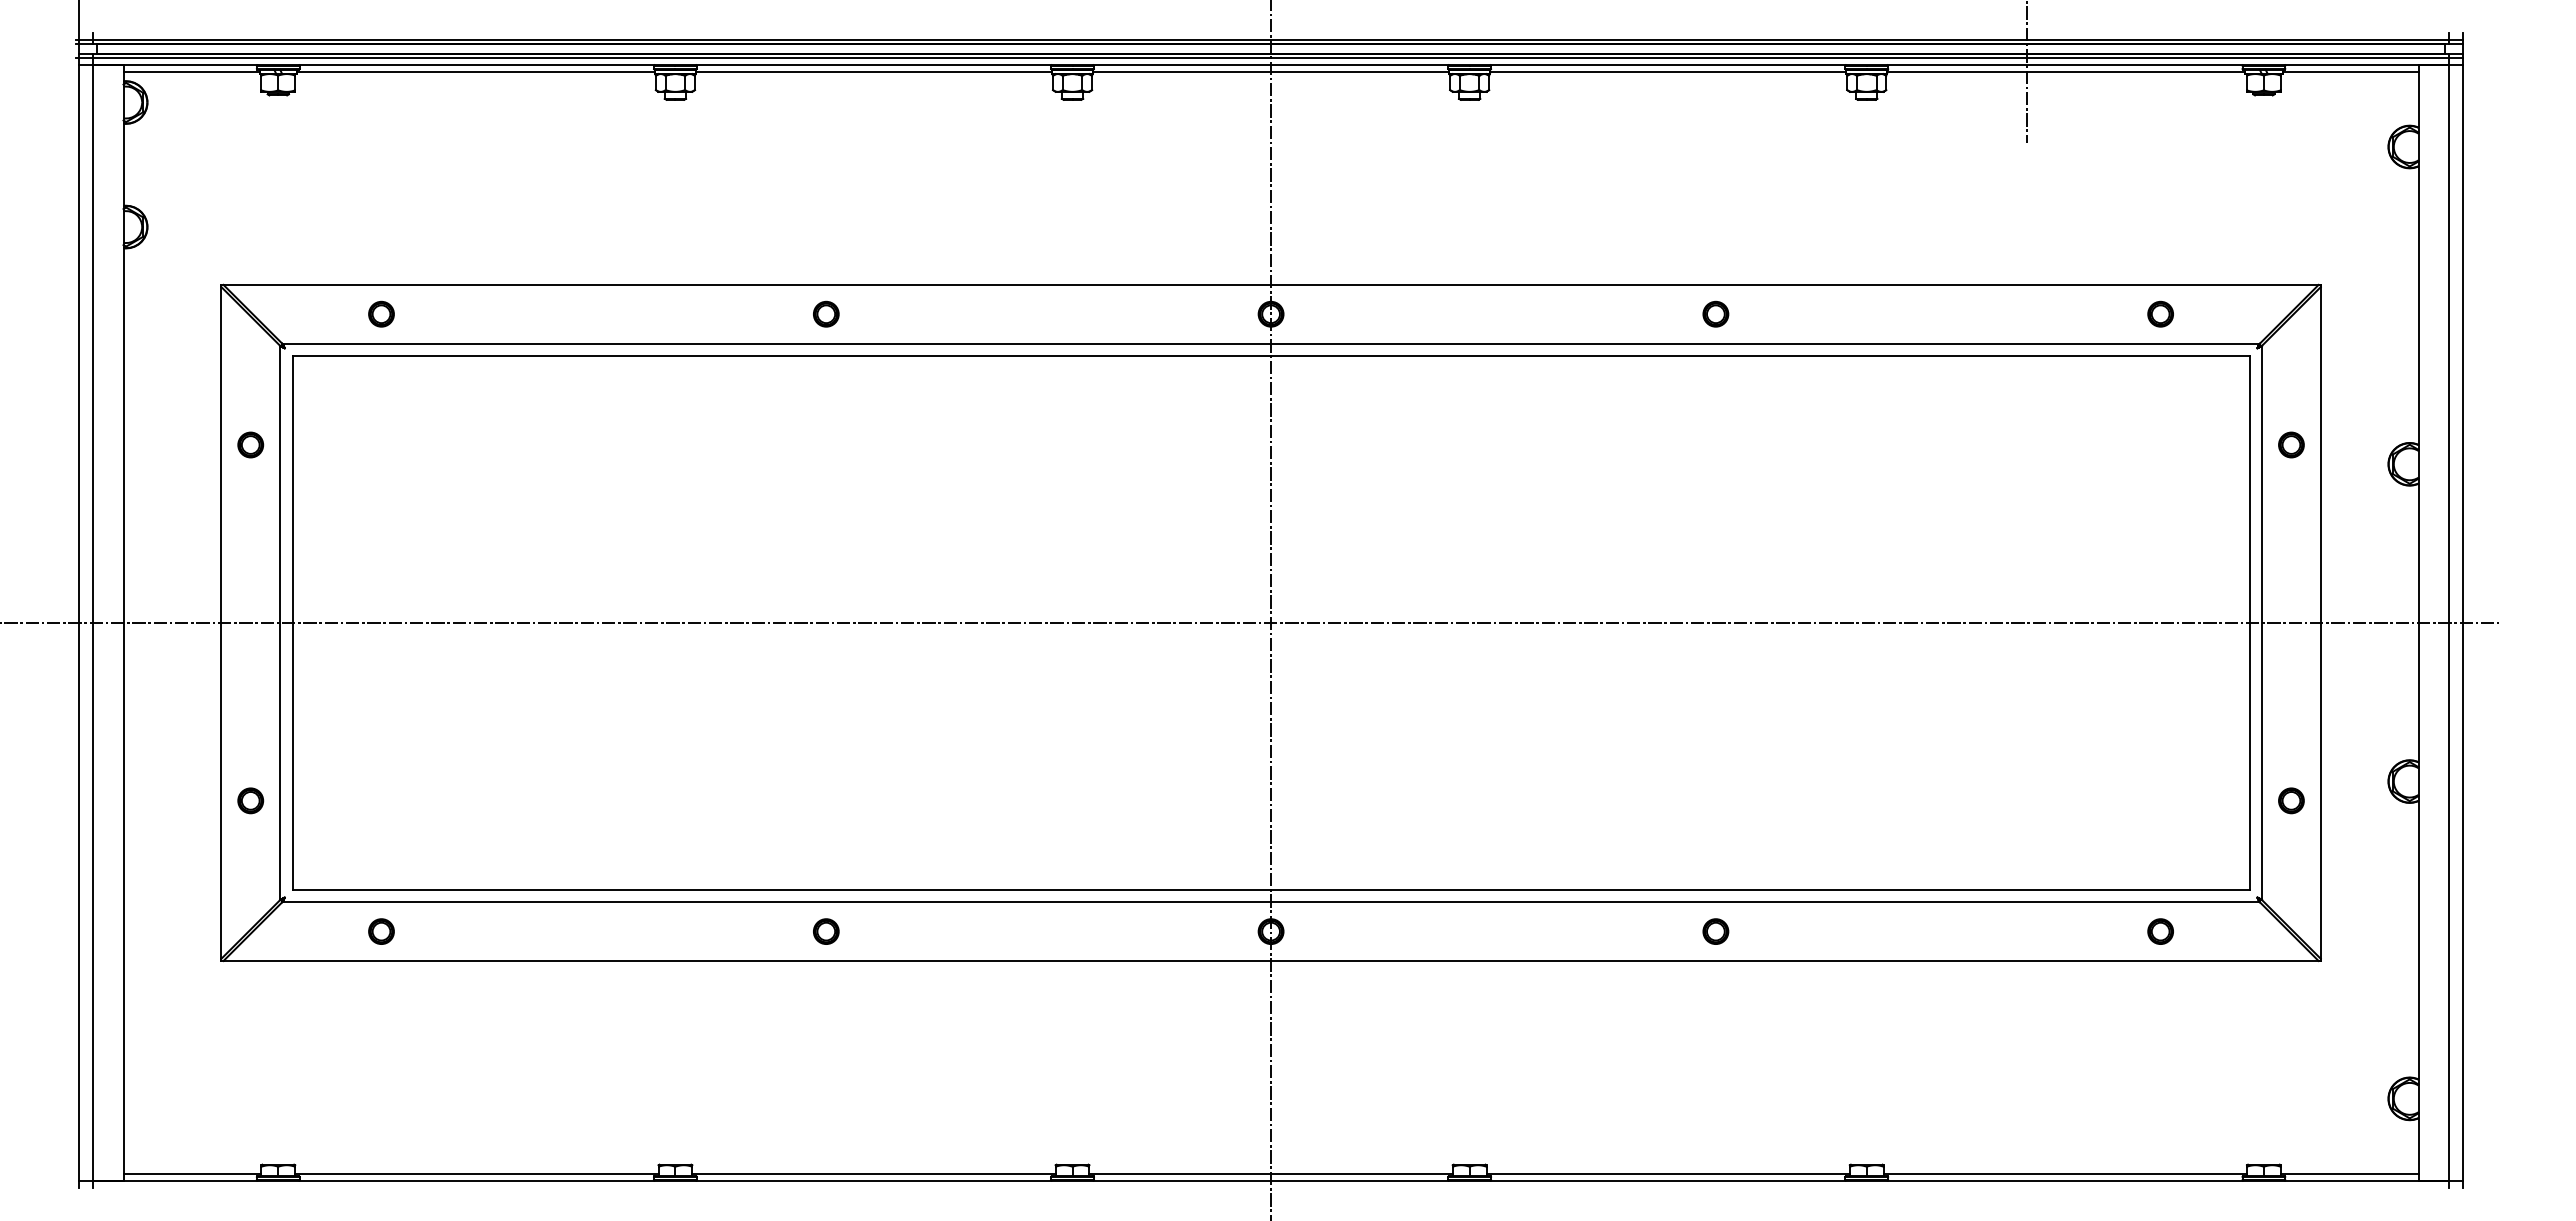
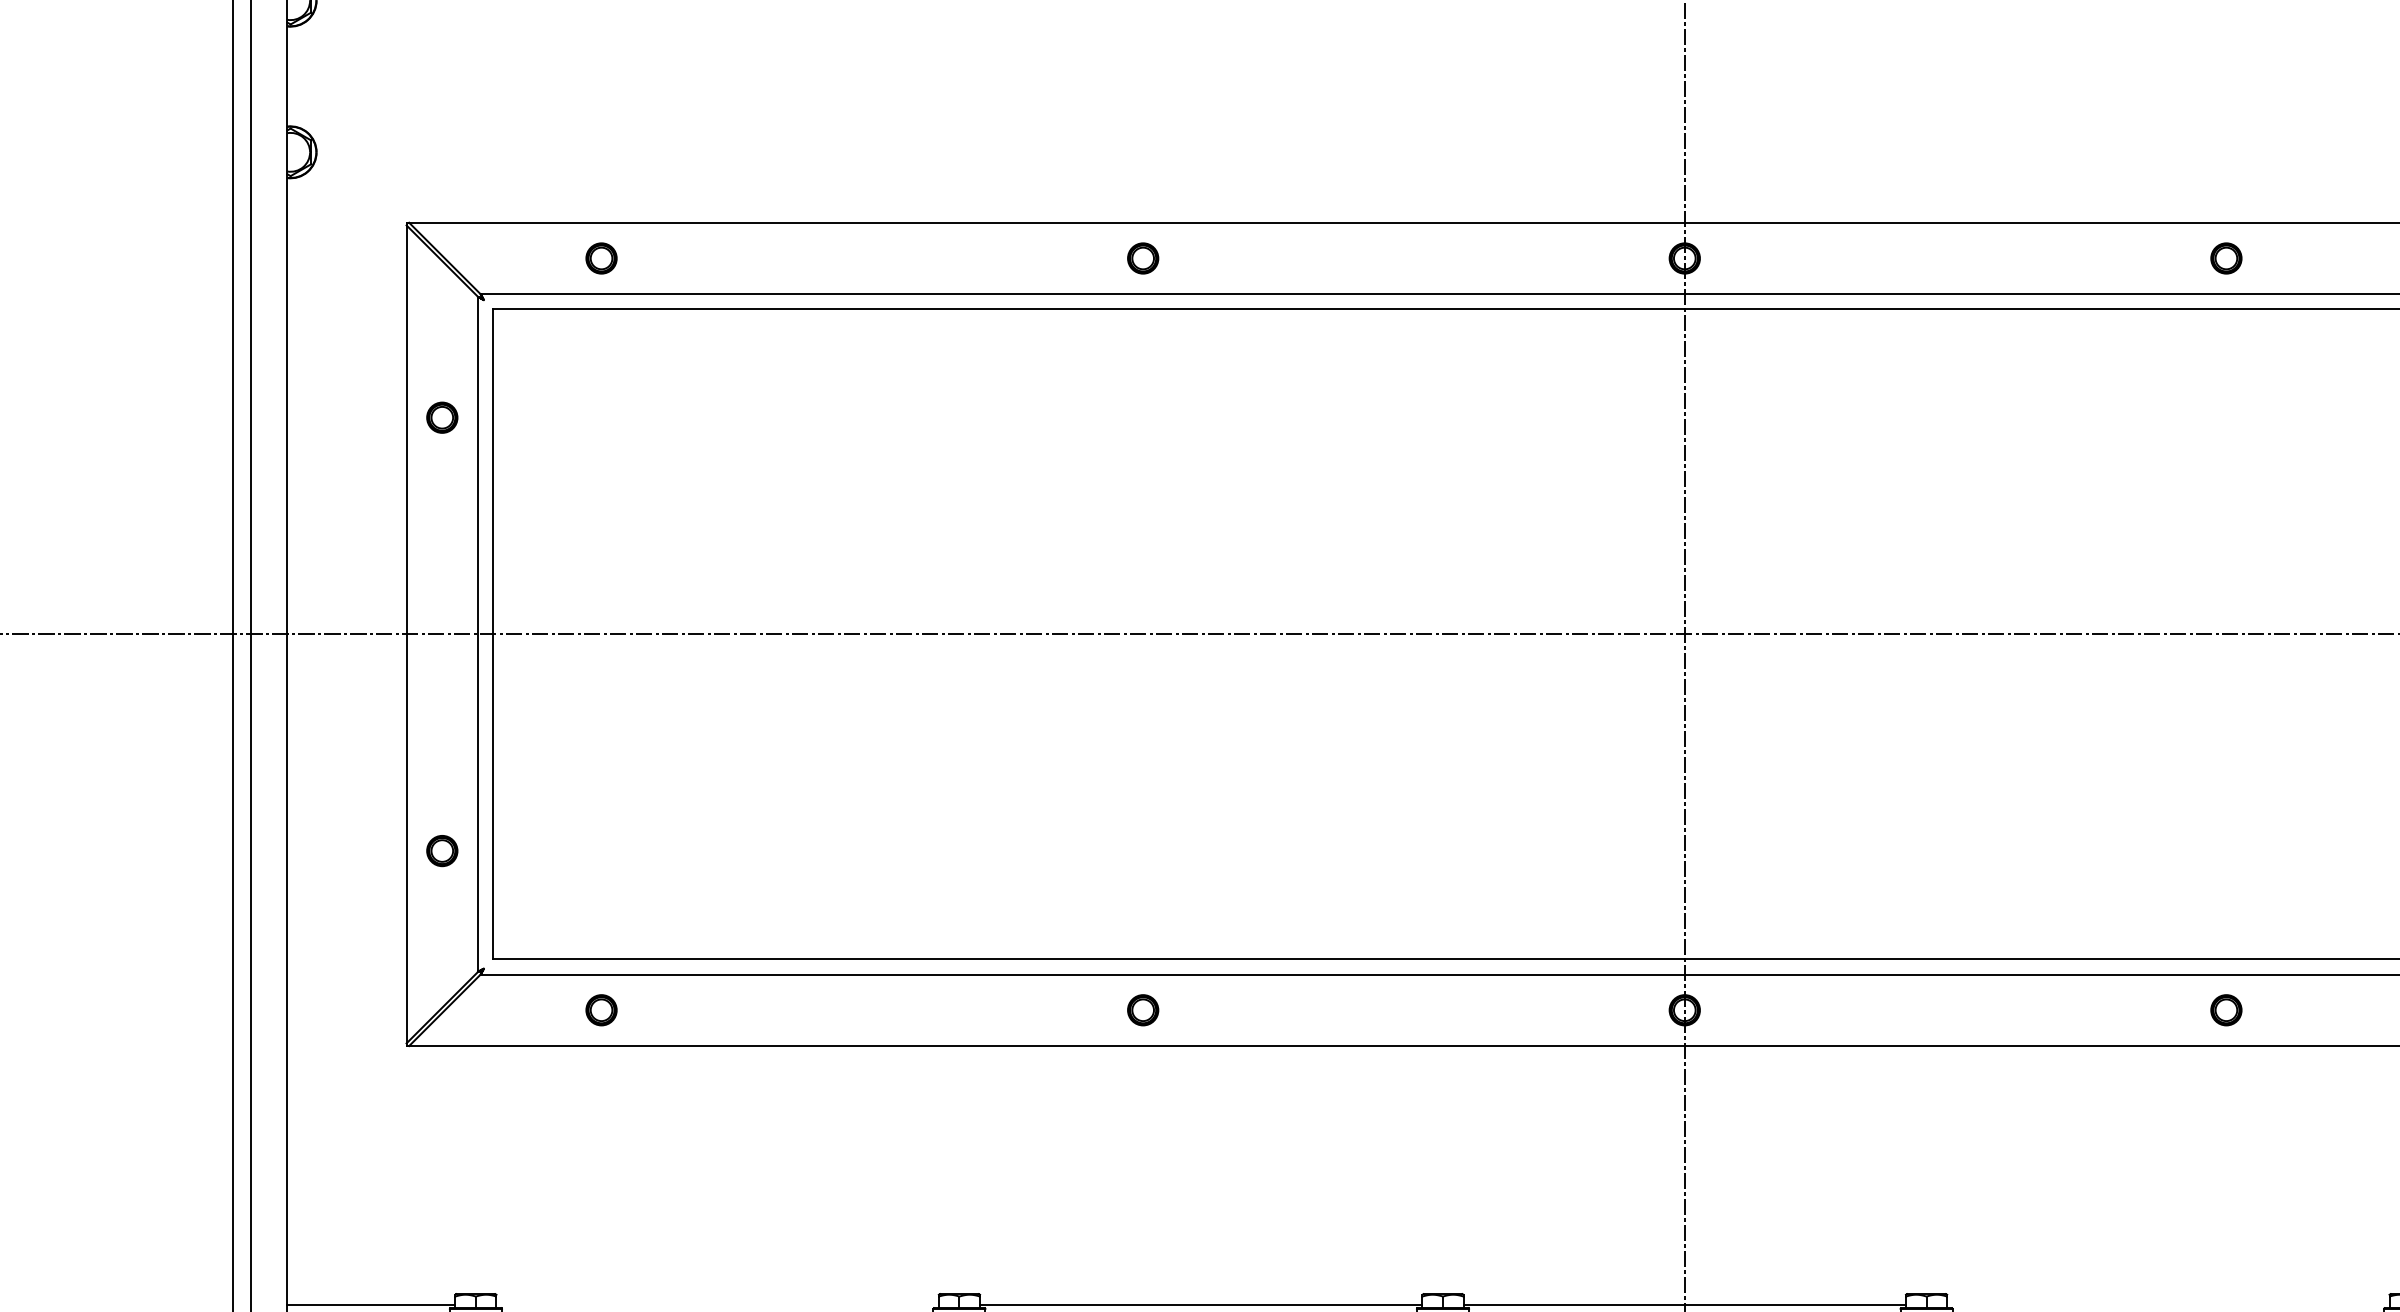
line: (476, 1173) -> (717, 1304), removed
line: (1667, 1173) -> (2167, 1304), removed

